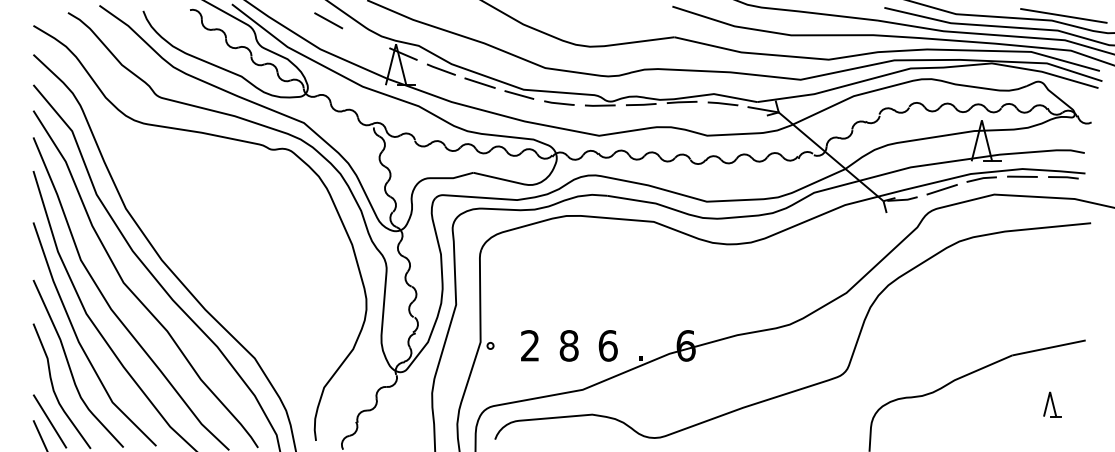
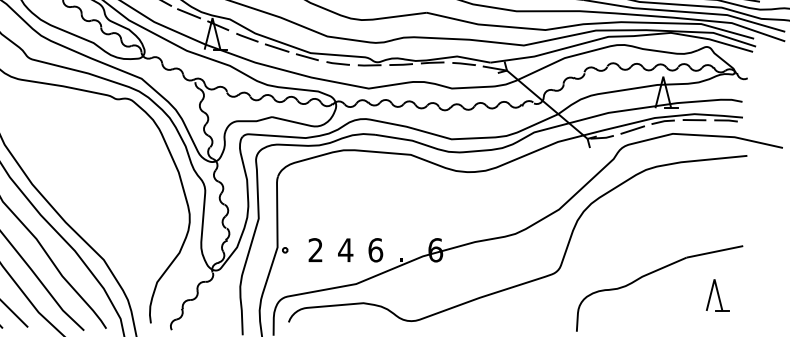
line: (365, 38) -> (188, 13), added
text: (569, 345) -> (345, 249), 8 -> 4
part: (1052, 404) -> (717, 295), size x1.67

